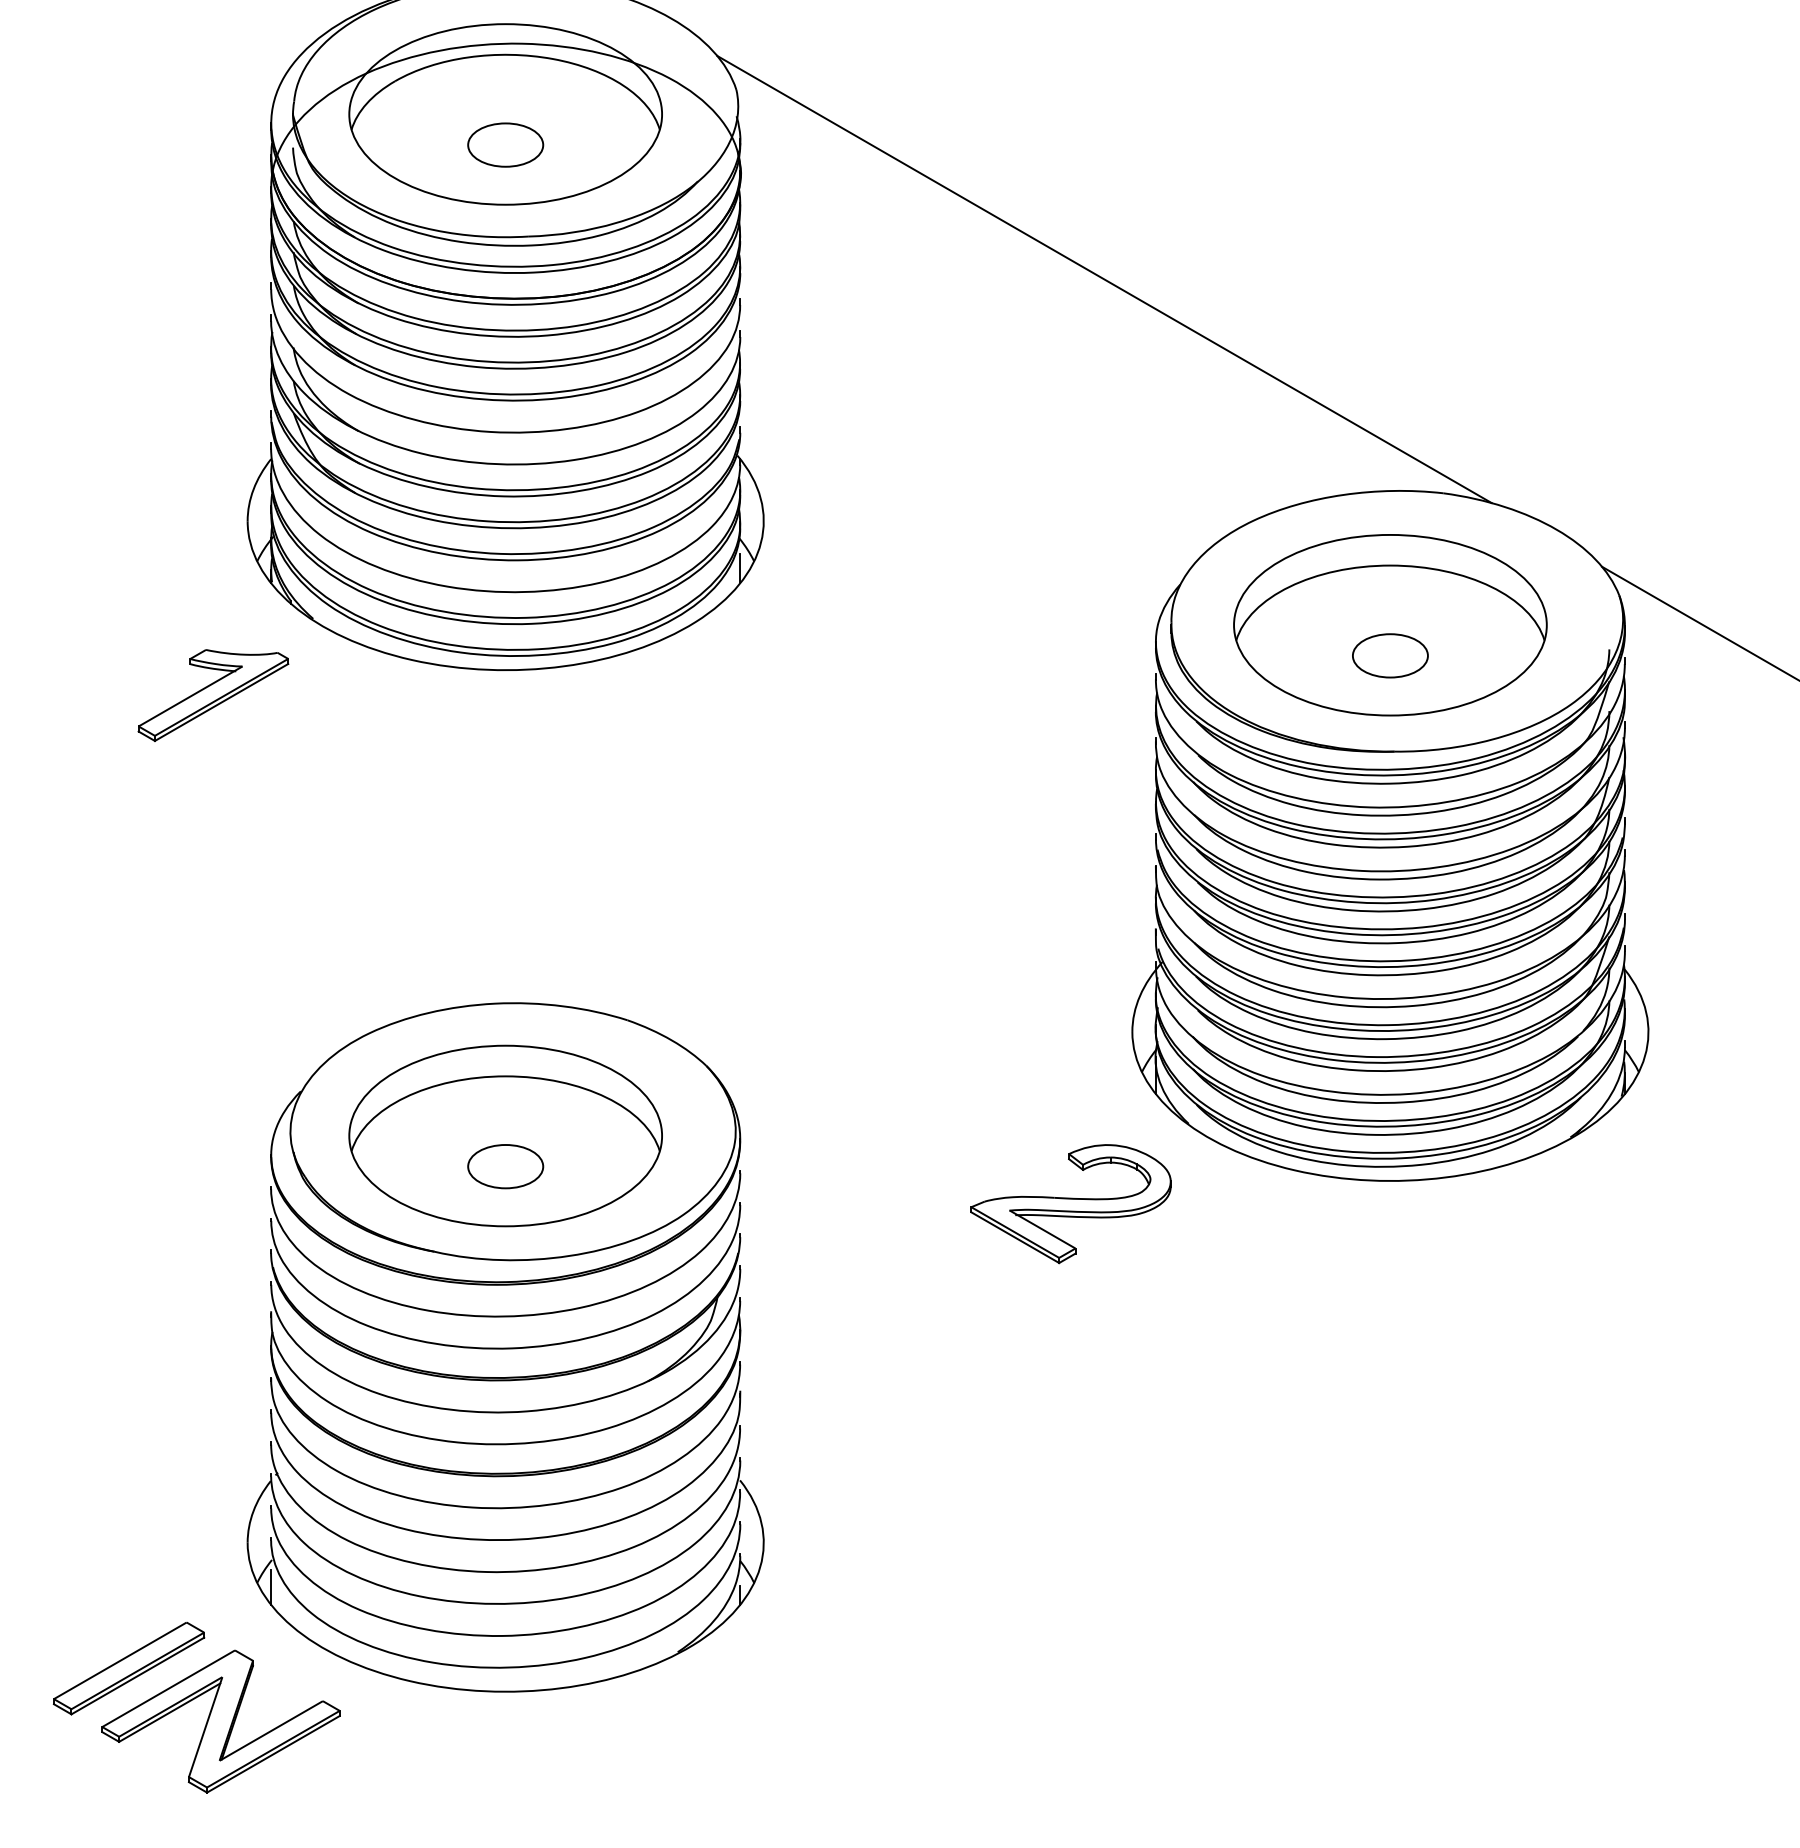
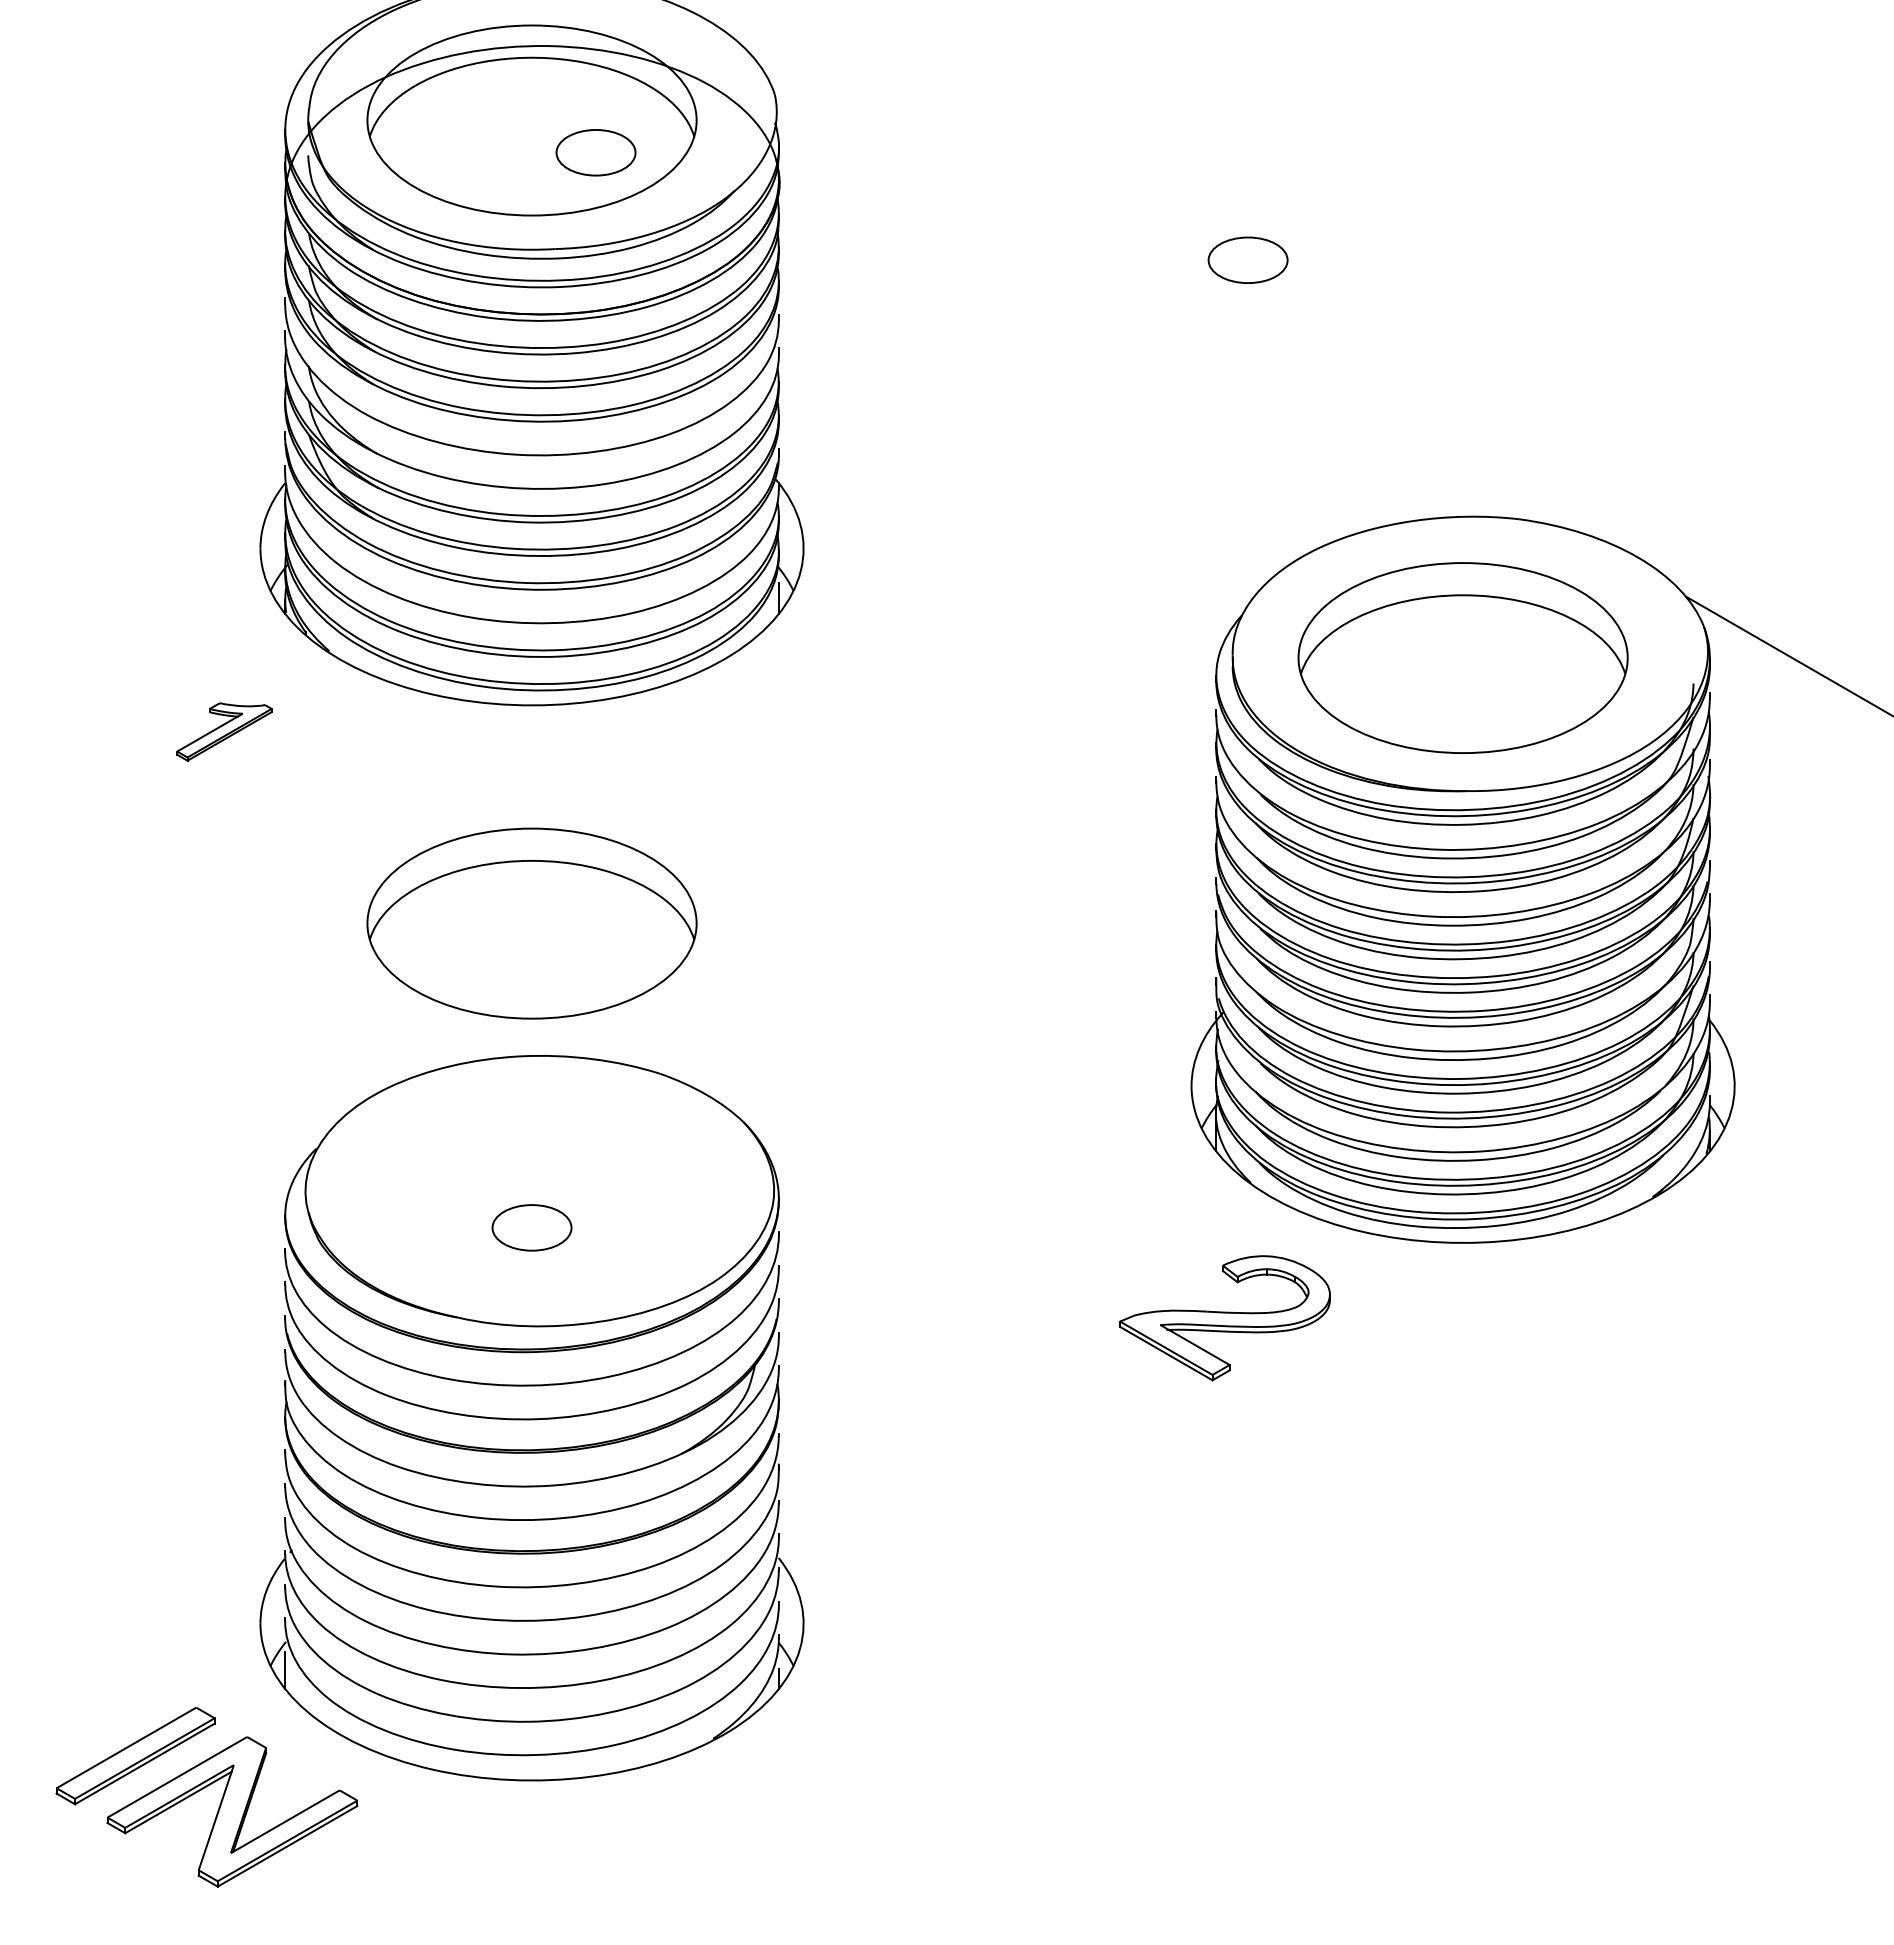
part: (505, 144) -> (595, 152), moved
line: (1103, 278) -> (1161, 293), removed
part: (1389, 655) -> (1247, 259), moved
part: (213, 695) -> (224, 731), size x0.6
part: (505, 1135) -> (531, 923), moved
part: (1070, 1204) -> (1224, 1318), moved

